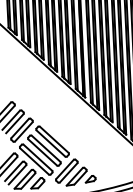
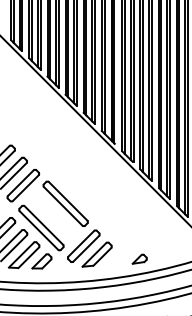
part: (44, 150) -> (53, 215), removed
part: (90, 178) -> (139, 258), moved

